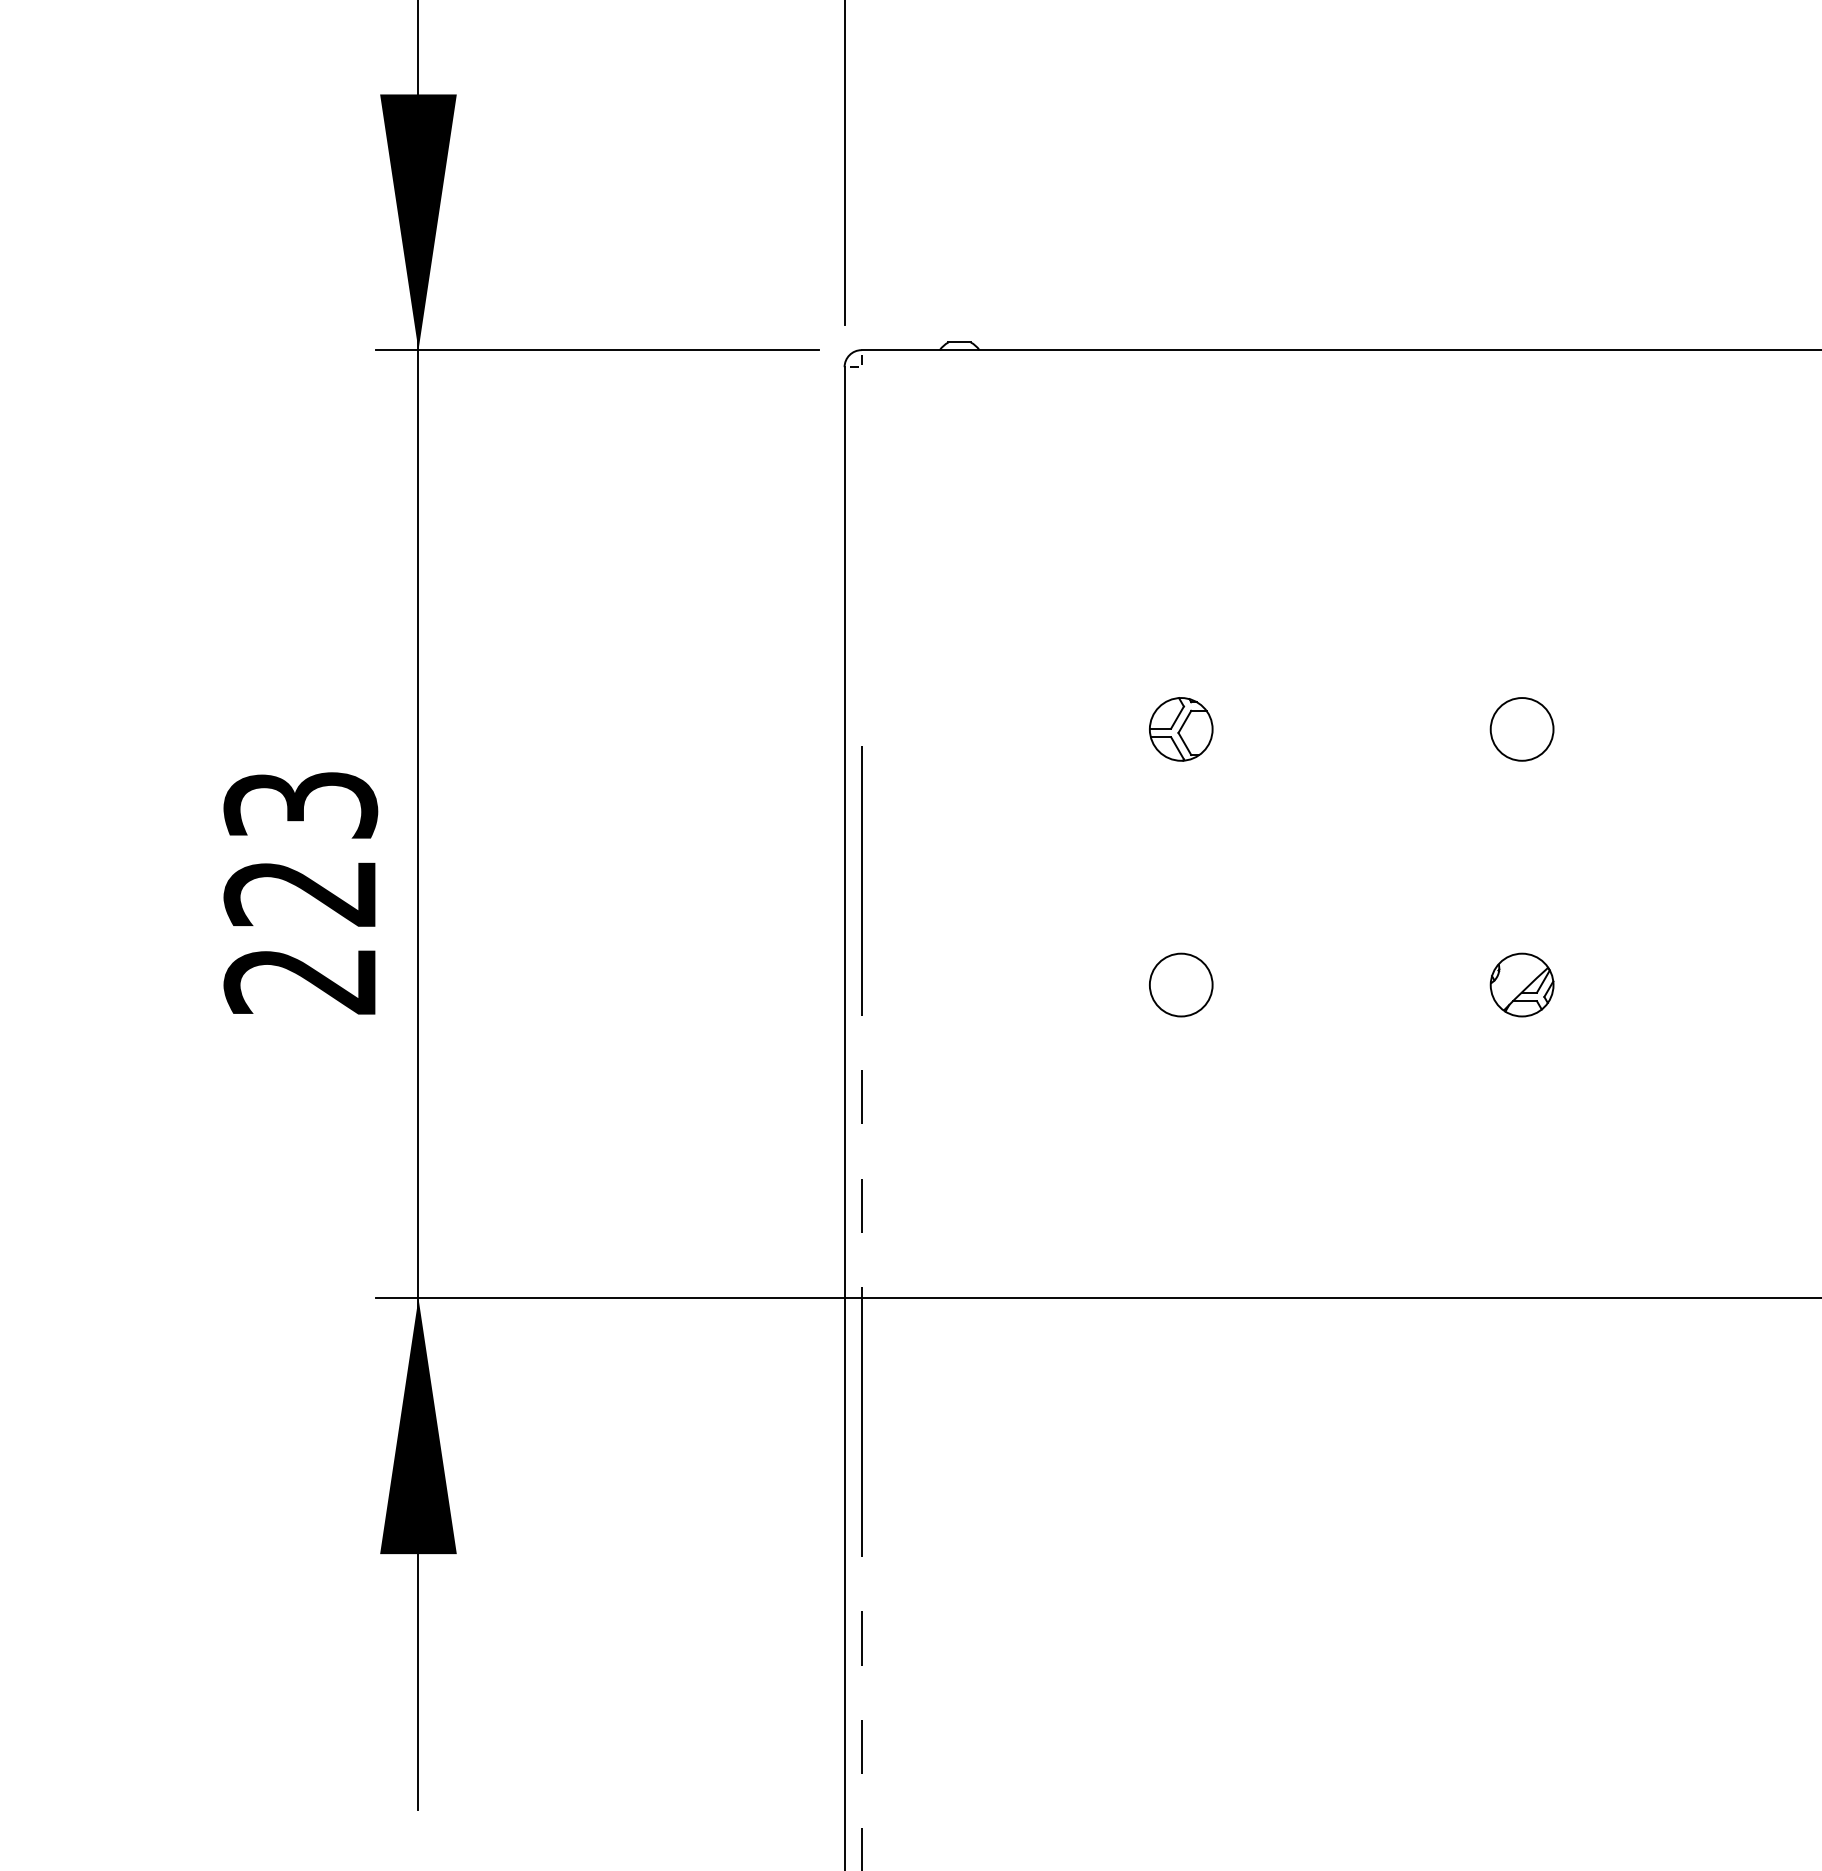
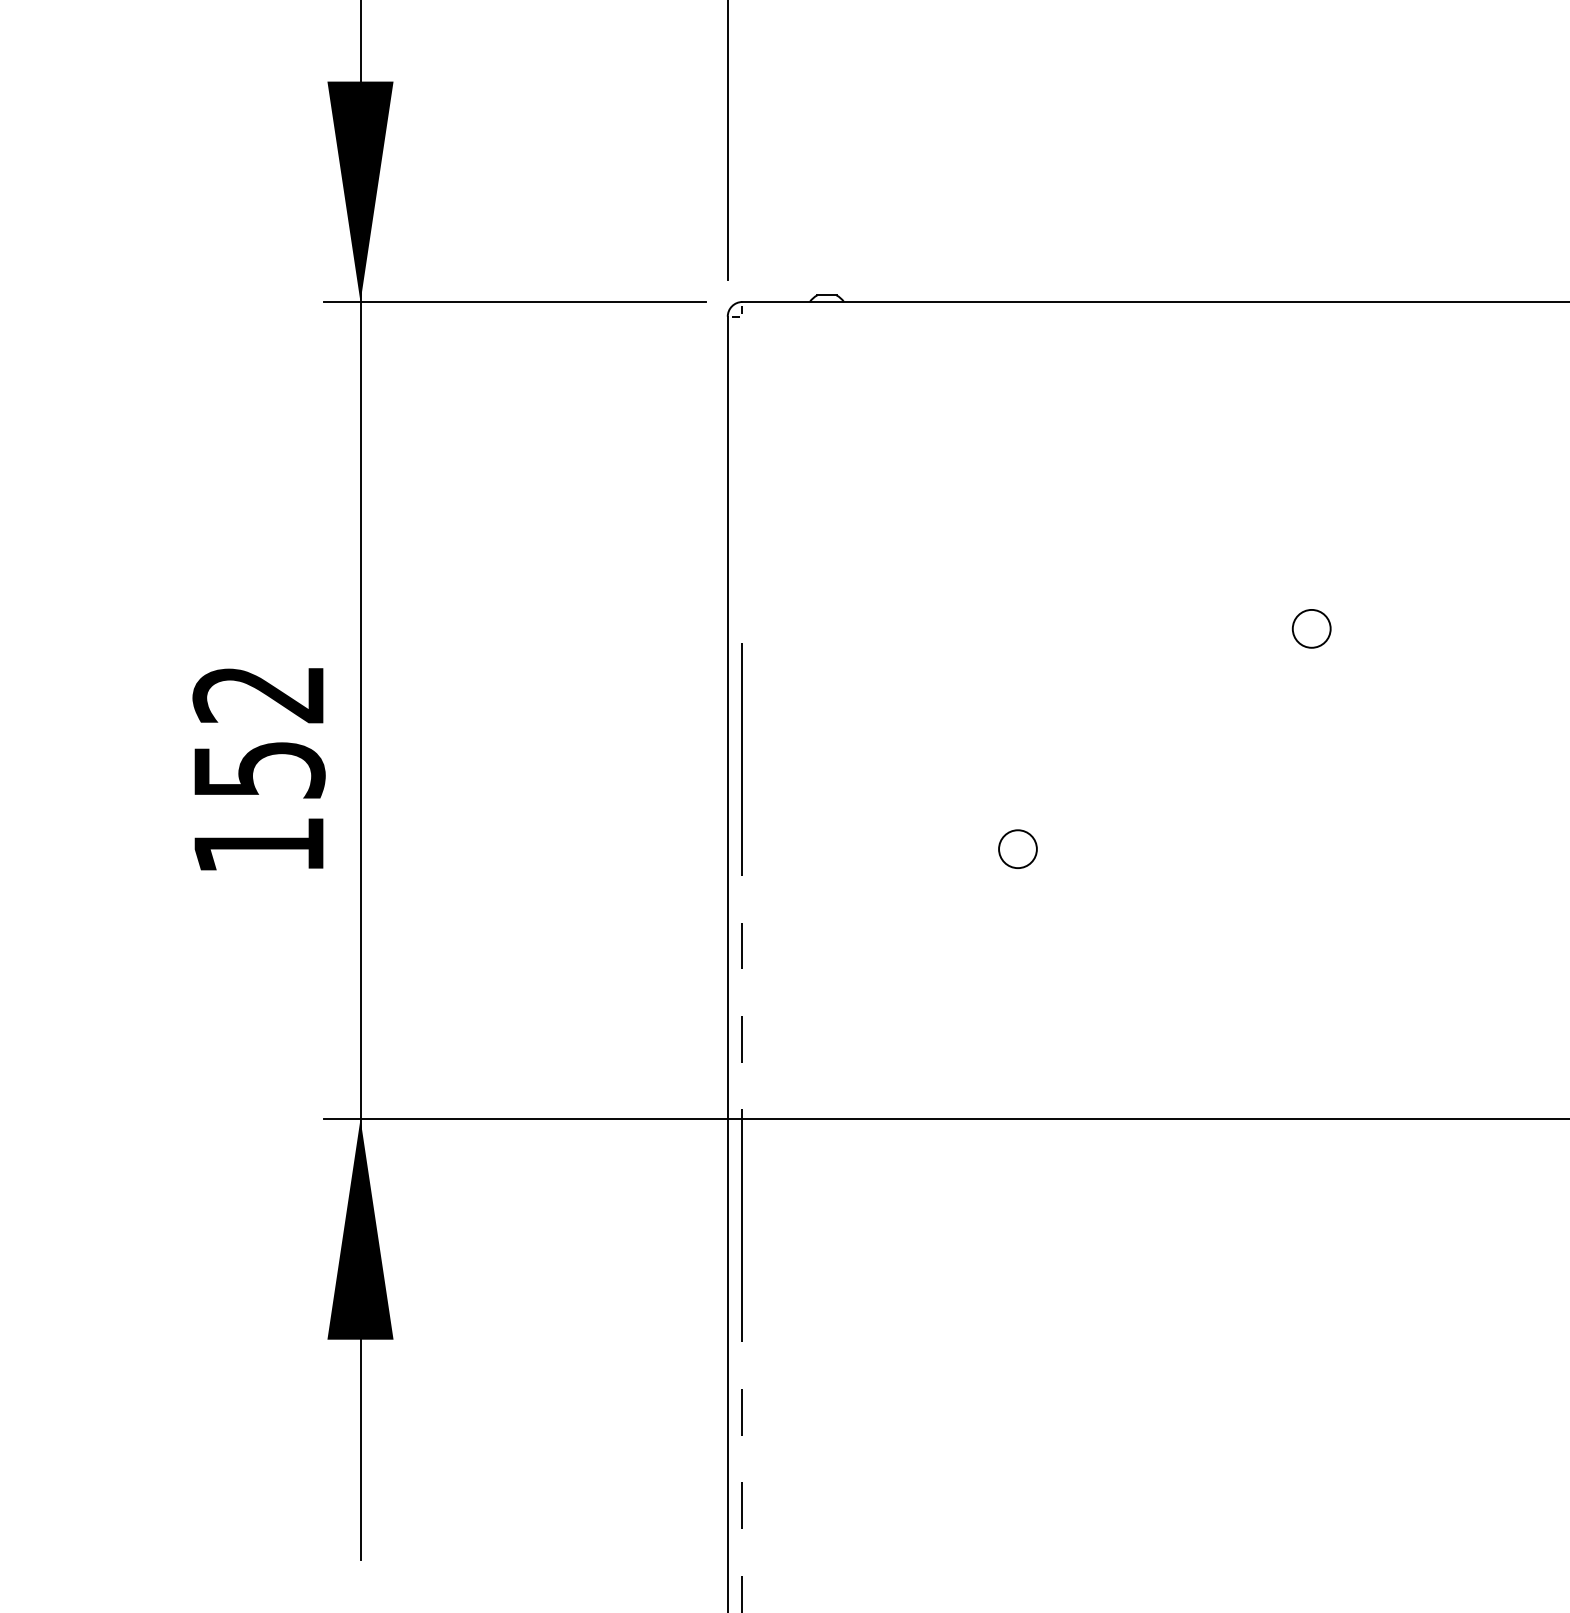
part: (1181, 729) -> (1018, 628), removed
circle: (1521, 729) -> (1311, 628), size x0.7
text: (300, 893) -> (258, 770), 223 -> 152
circle: (1181, 984) -> (1018, 848), size x0.7
part: (1521, 984) -> (1311, 848), removed

